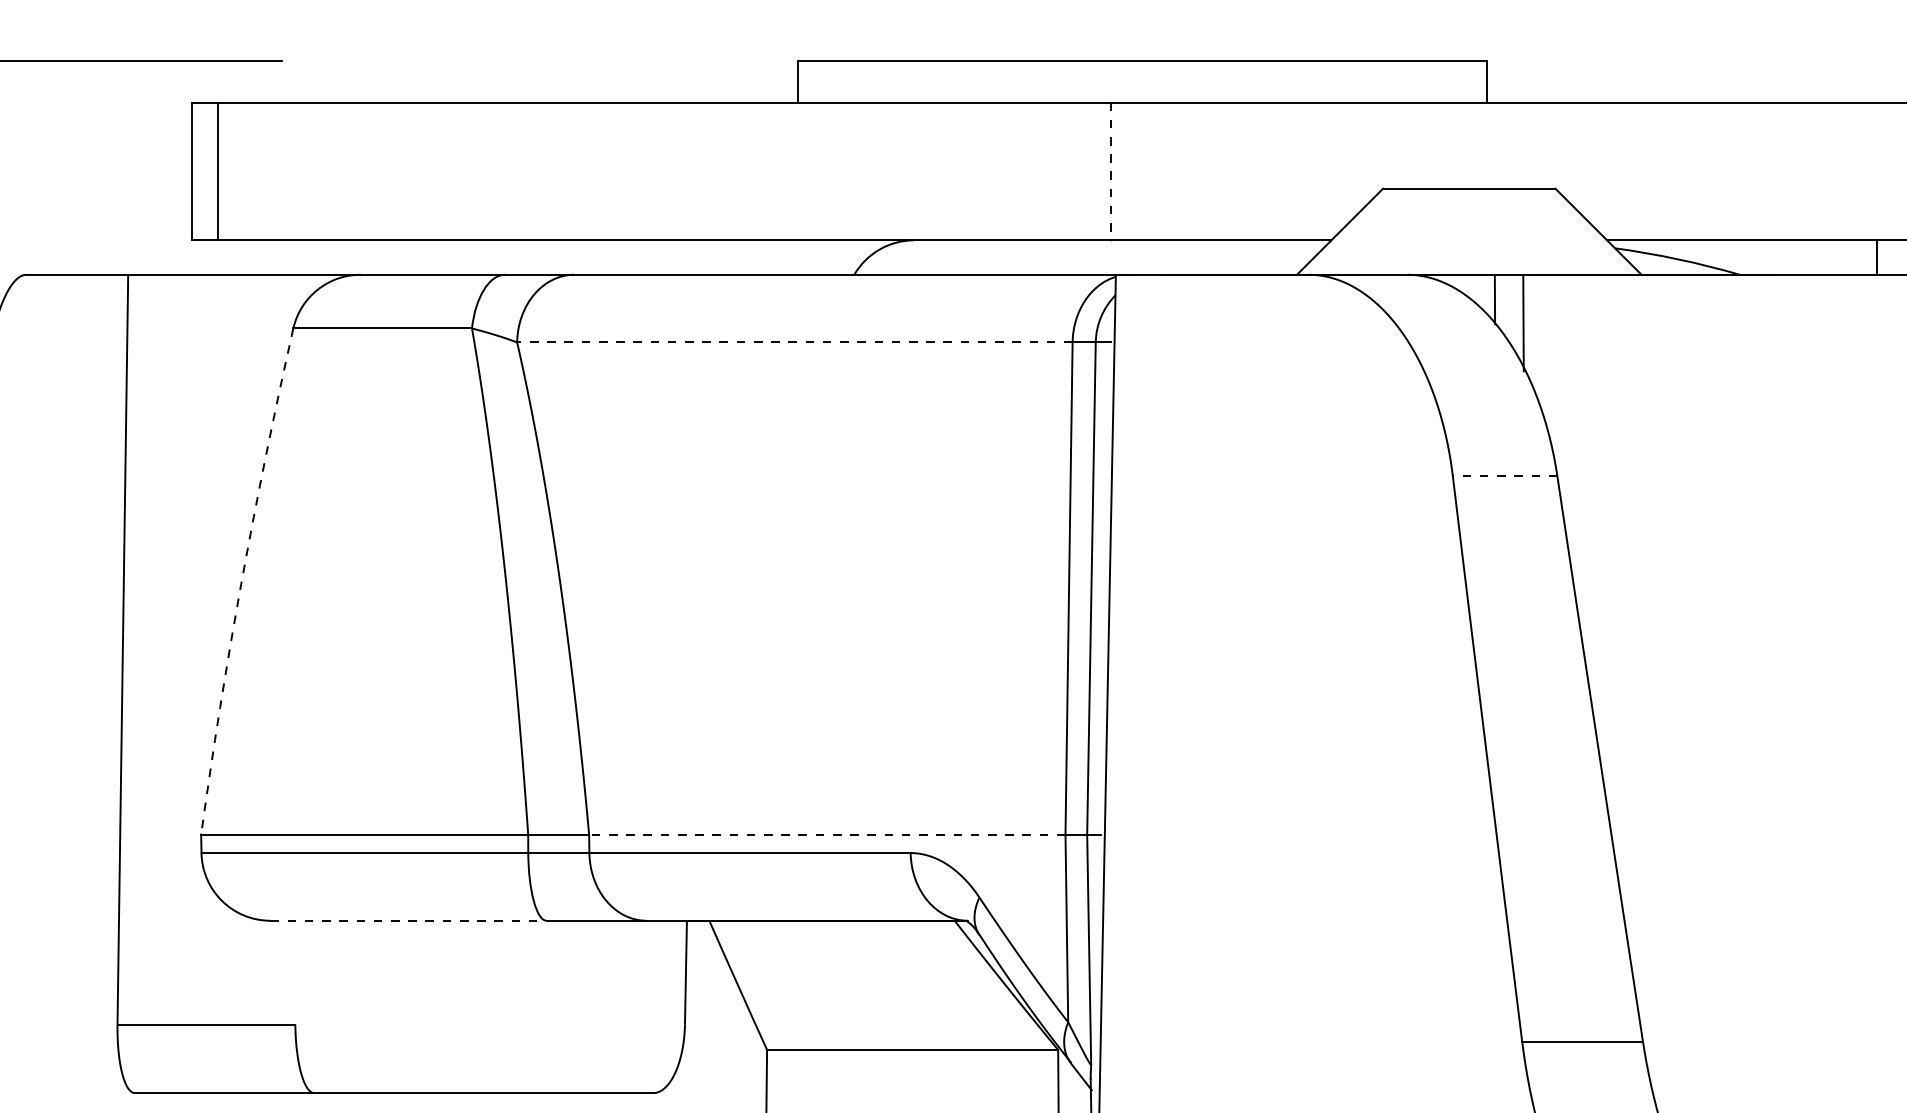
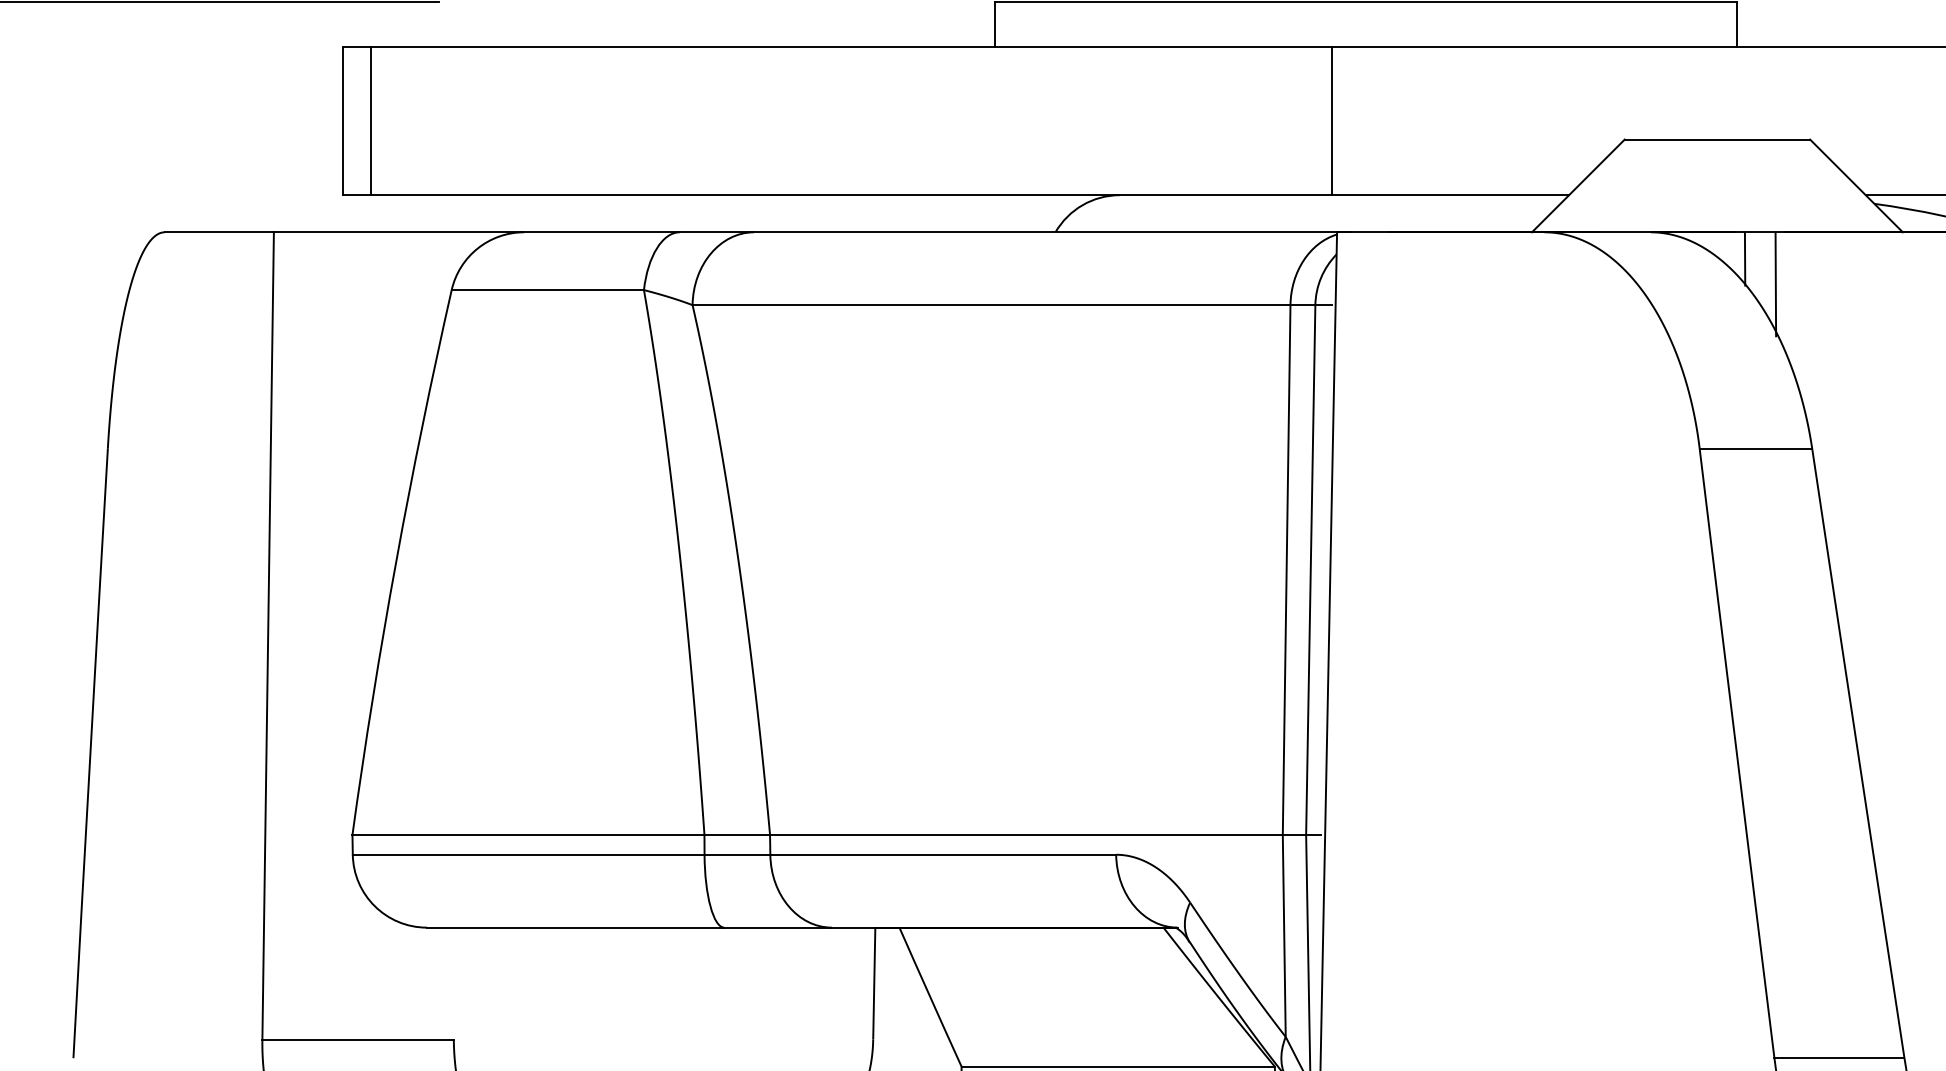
line: (1111, 171) -> (1332, 121), dashed -> solid
line: (794, 342) -> (991, 305), dashed -> solid
line: (1504, 475) -> (1755, 448), dashed -> solid
arc: (241, 580) -> (395, 561), dashed -> solid
line: (826, 834) -> (1025, 834), dashed -> solid
line: (409, 920) -> (576, 927), dashed -> solid

